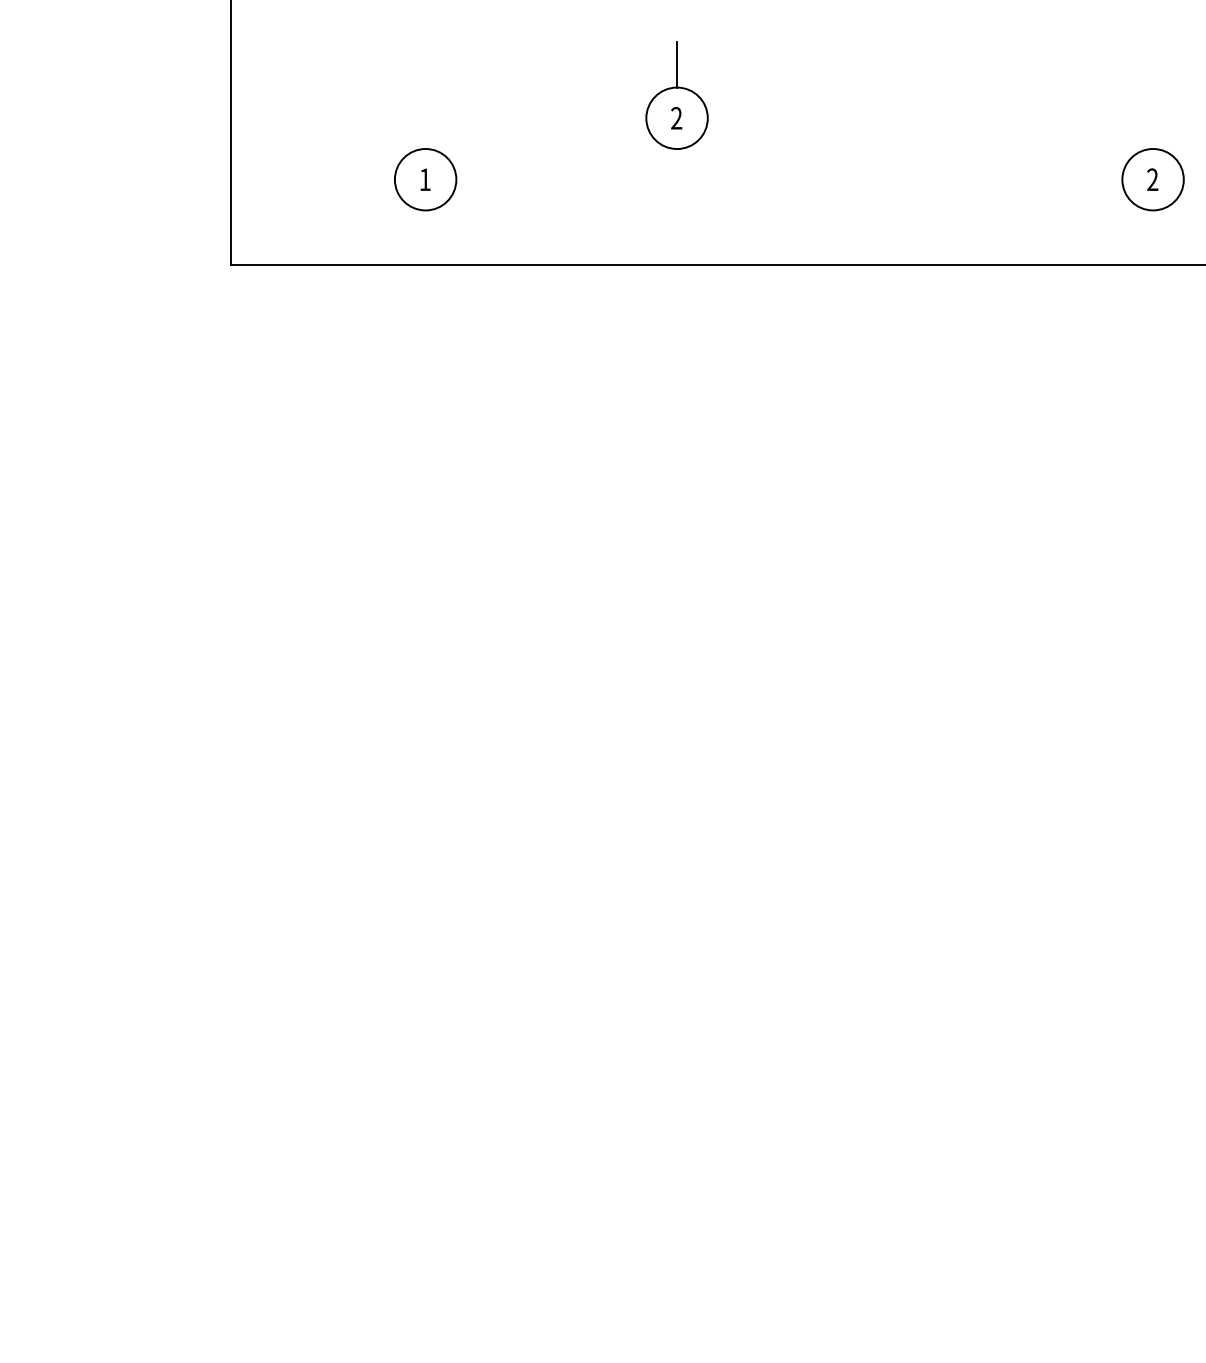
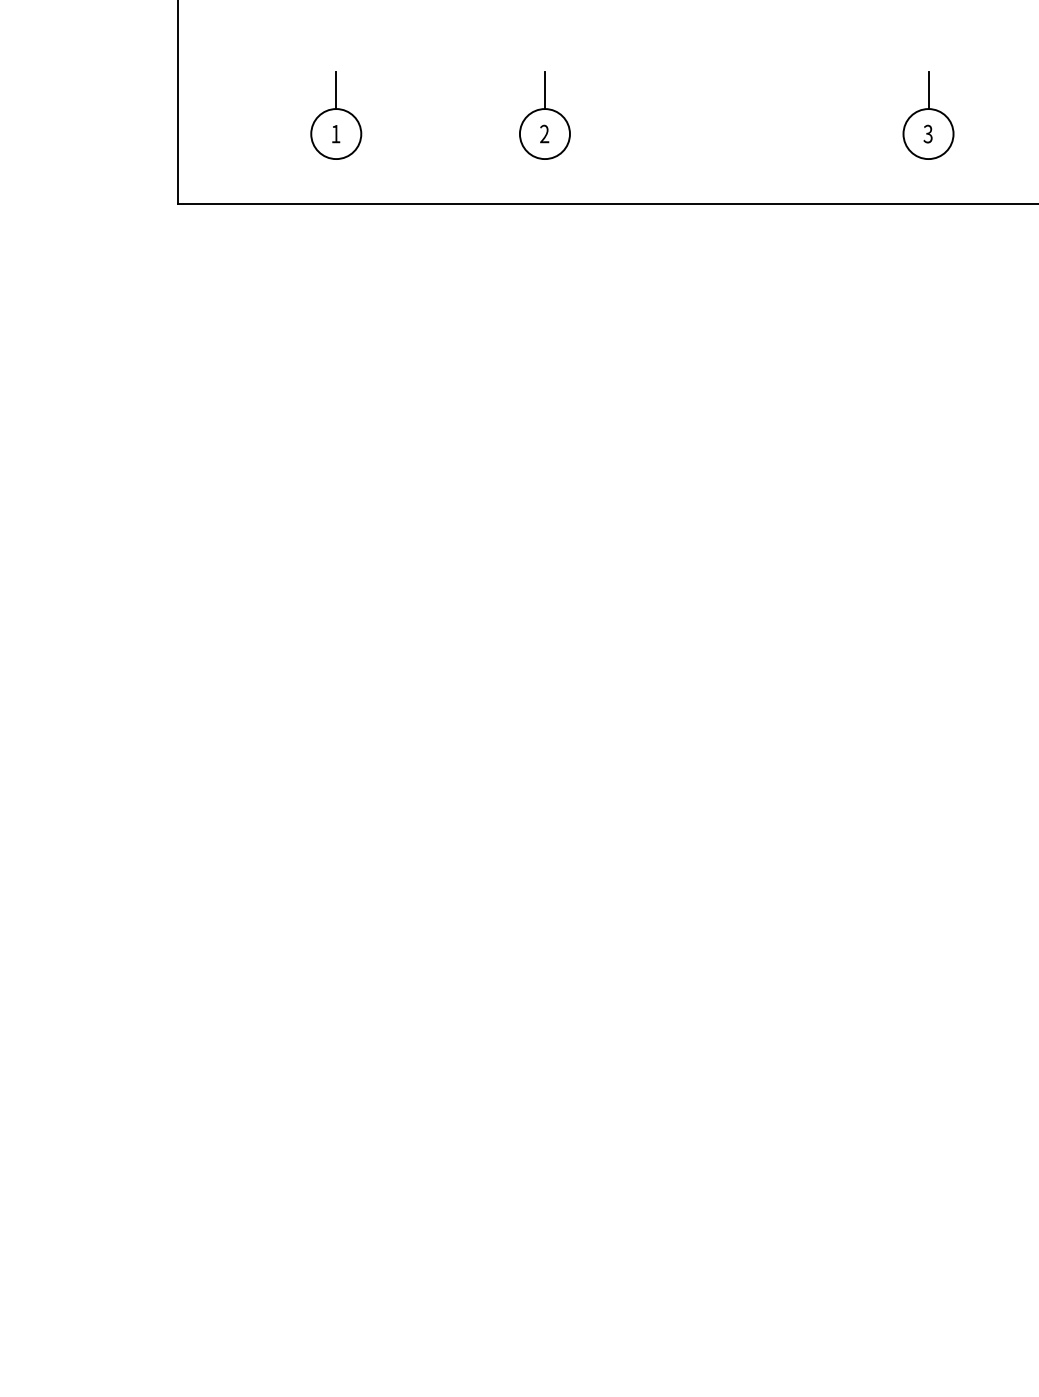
part: (676, 95) -> (544, 115), moved
line: (425, 126) -> (336, 90), added
line: (1153, 126) -> (928, 90), added
text: (1151, 180) -> (927, 134), 2 -> 3

